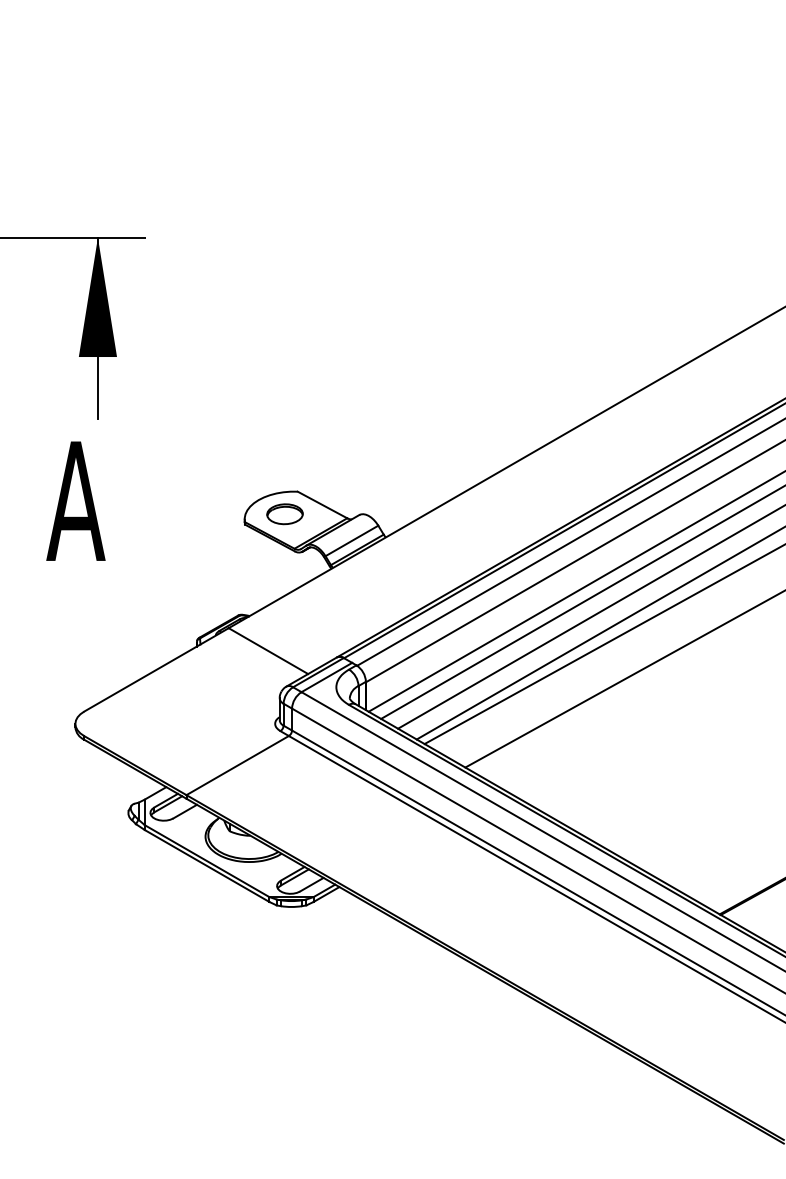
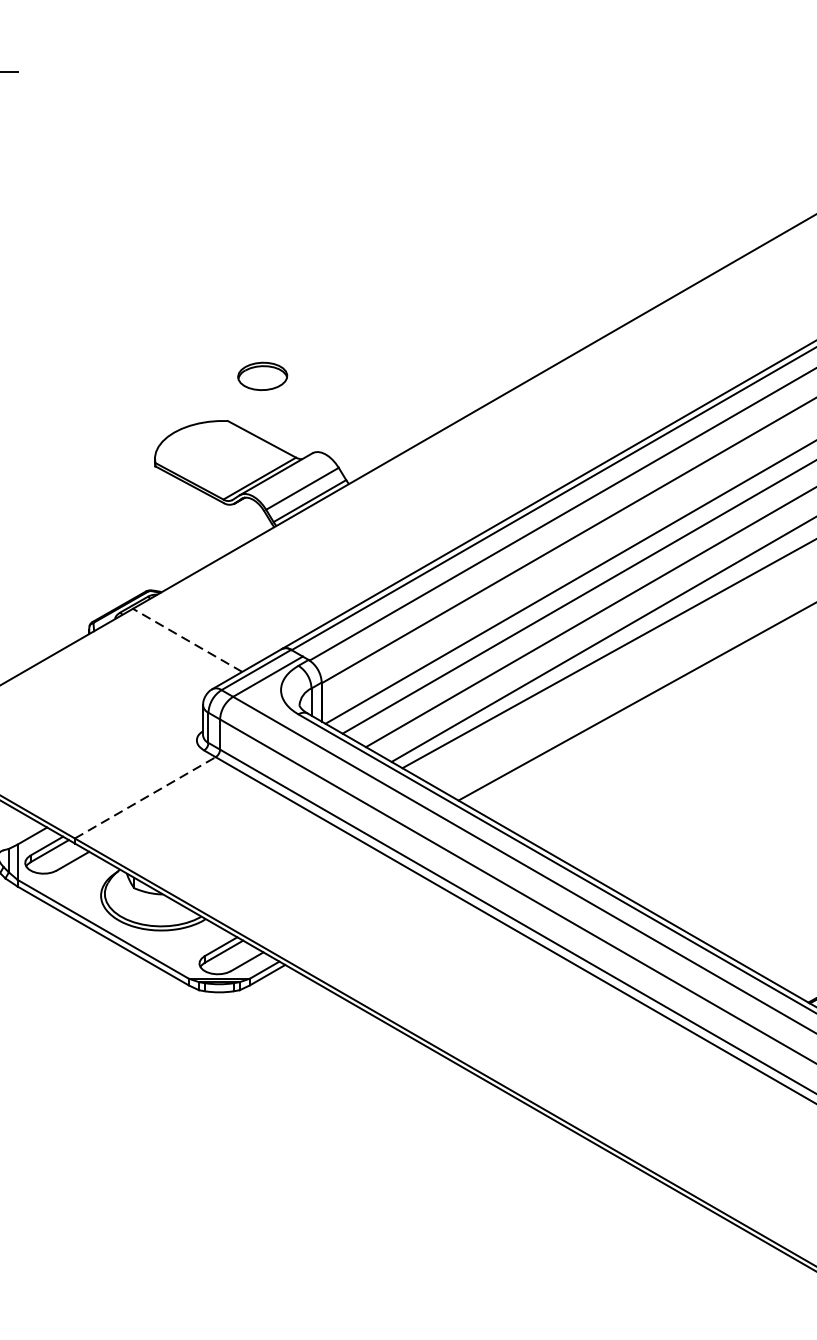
part: (284, 514) -> (261, 376), moved
line: (268, 651) -> (187, 640), solid -> dashed
line: (238, 765) -> (146, 797), solid -> dashed

